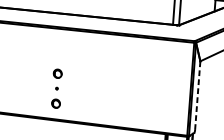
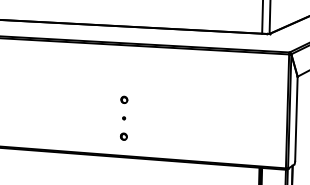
part: (58, 73) -> (124, 99), size x0.62
line: (197, 95) -> (296, 118), dashed -> solid
part: (55, 103) -> (123, 136), size x0.62

